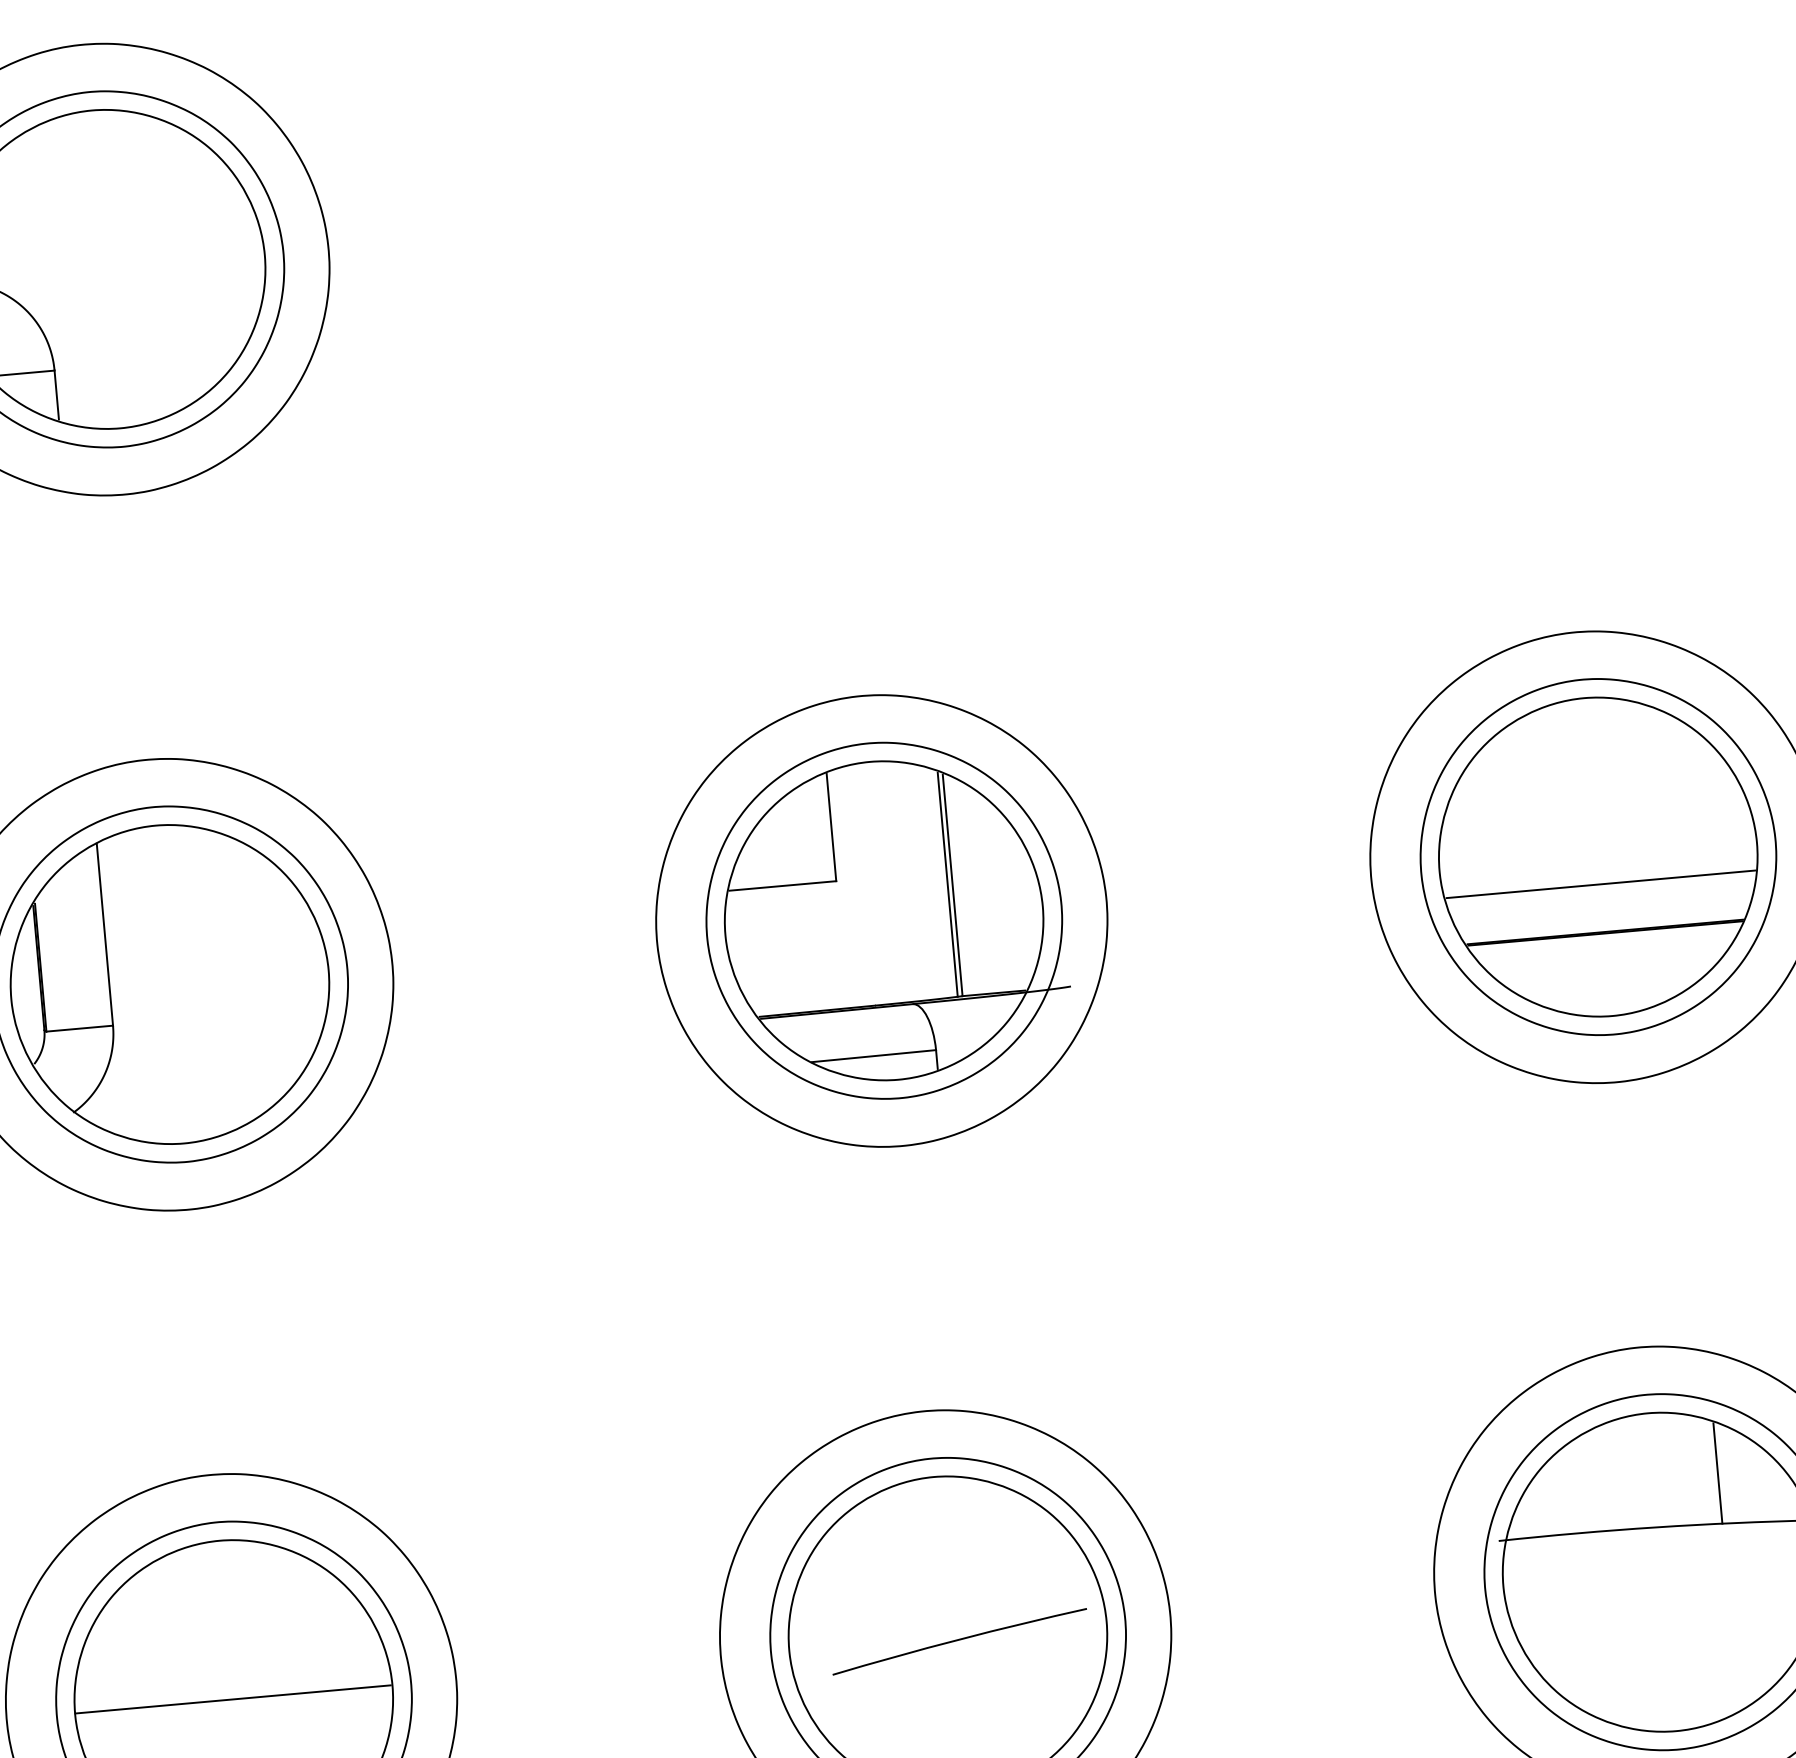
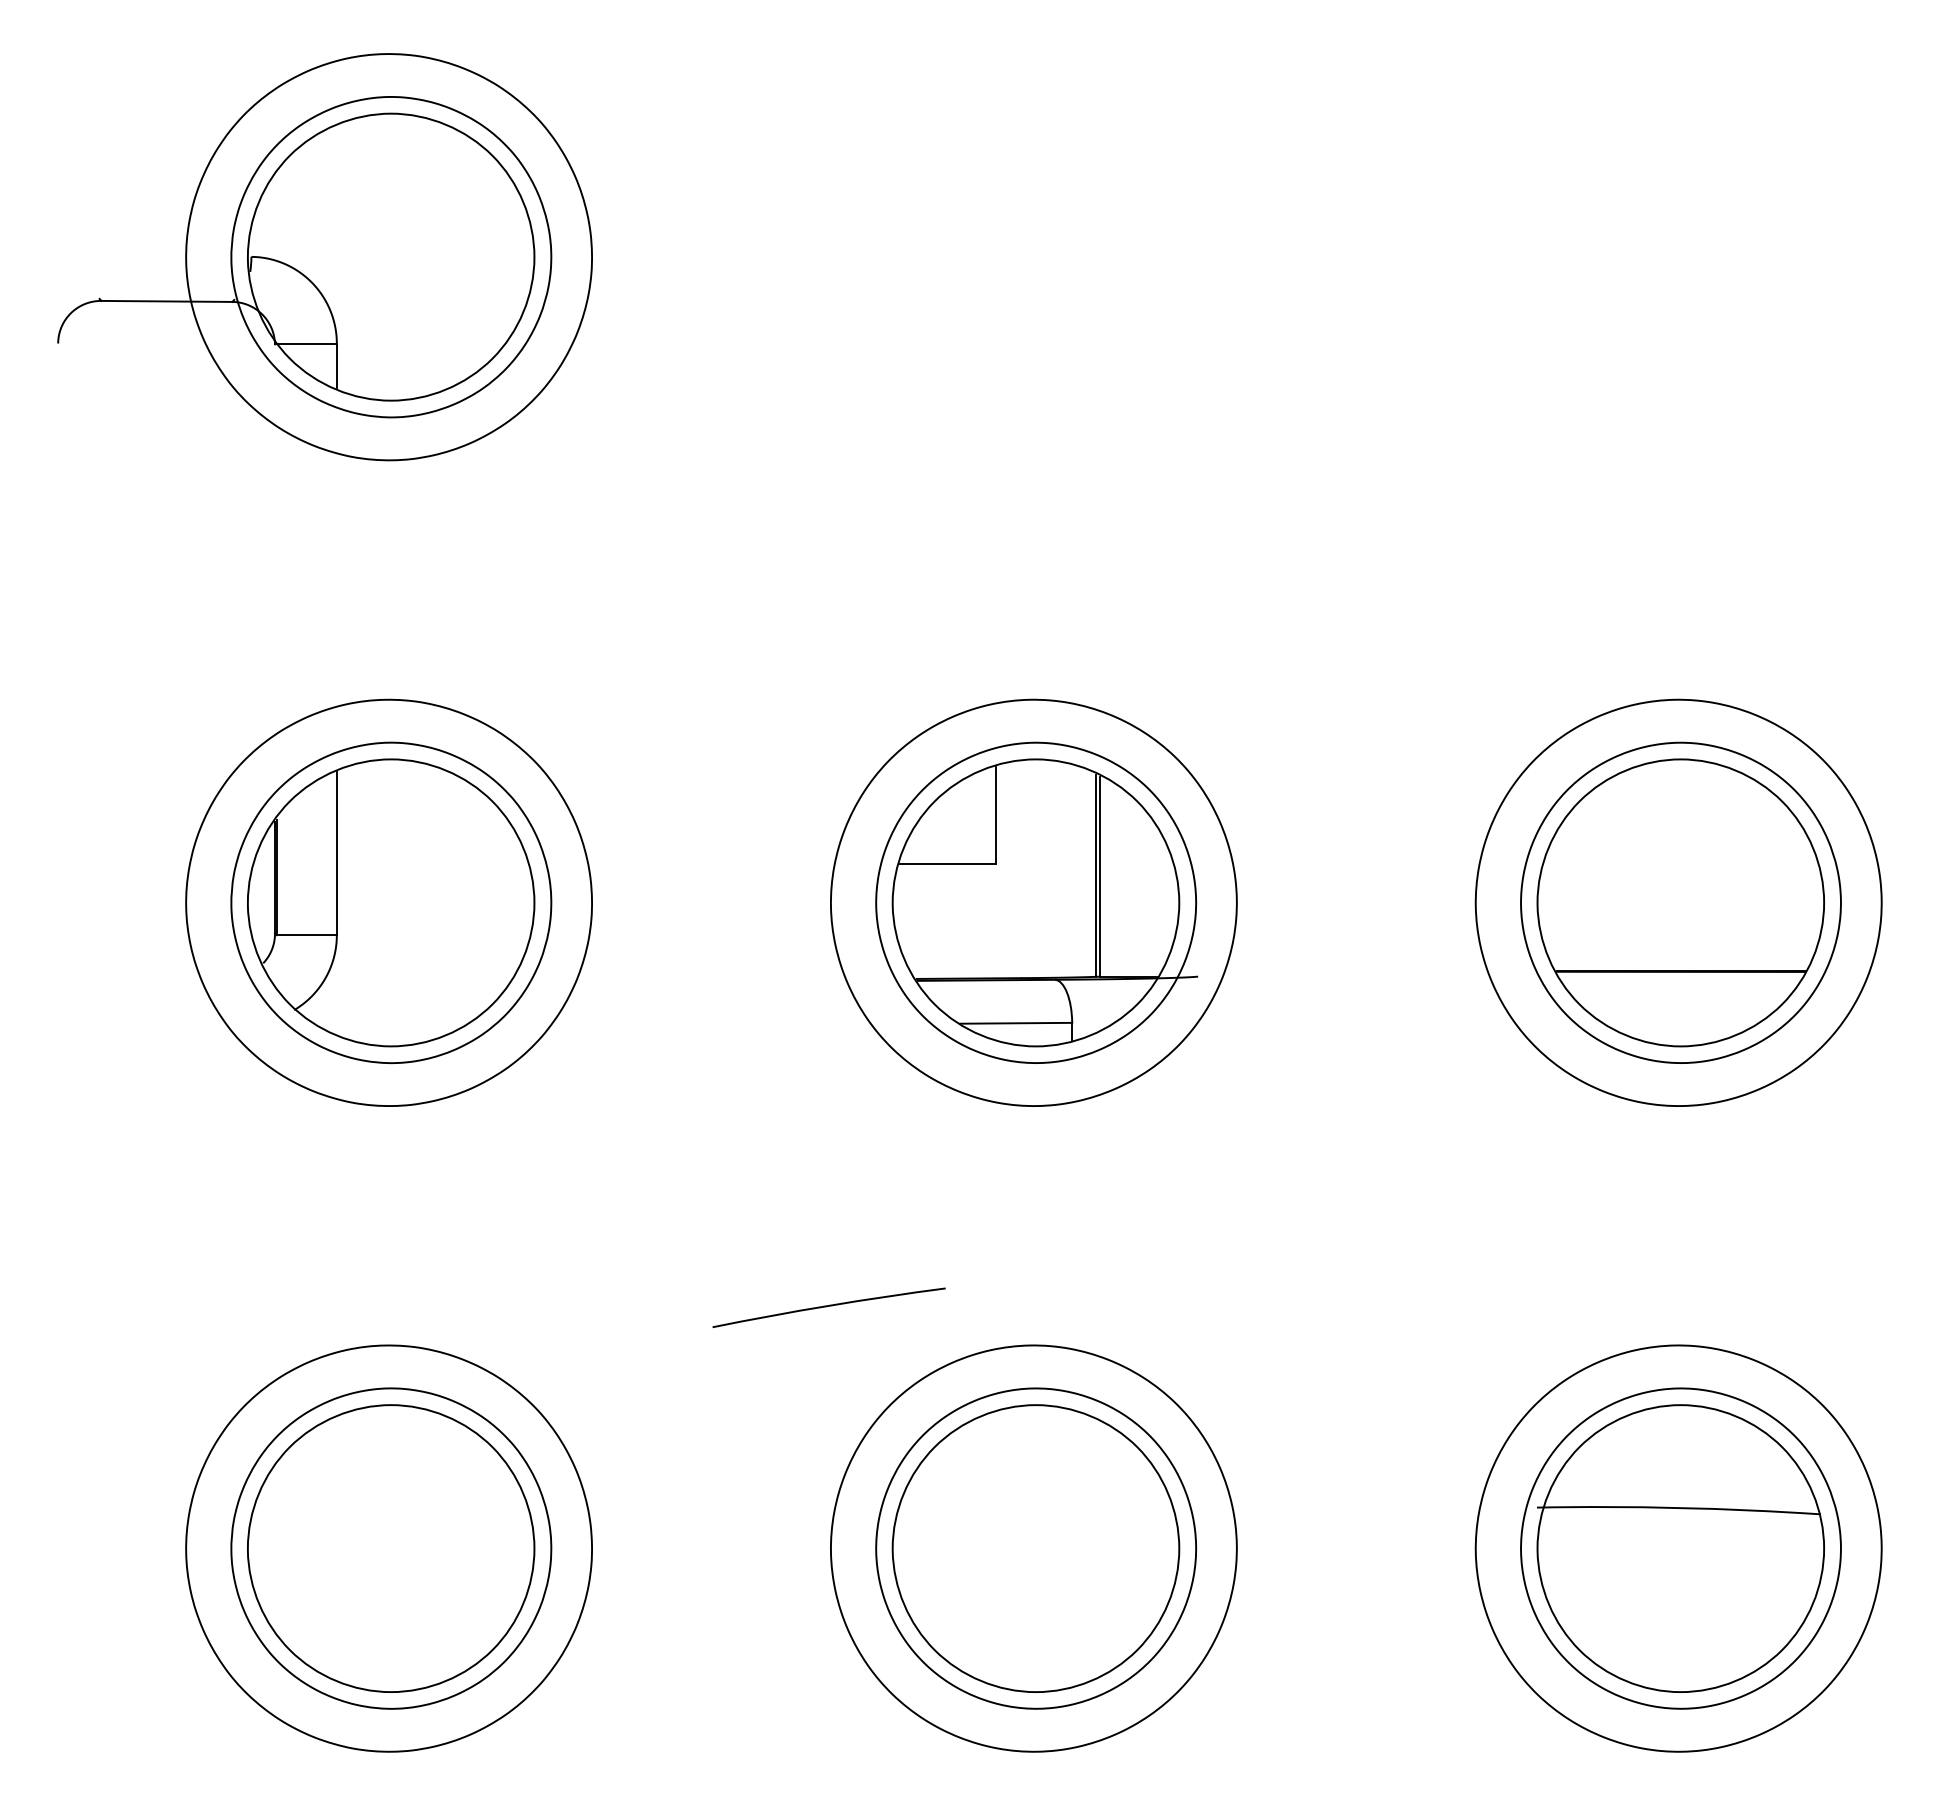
line: (1600, 884) -> (1680, 927), removed
line: (1717, 1473) -> (1738, 1464), removed
arc: (958, 1640) -> (828, 1306), moved
line: (233, 1699) -> (390, 1548), removed

